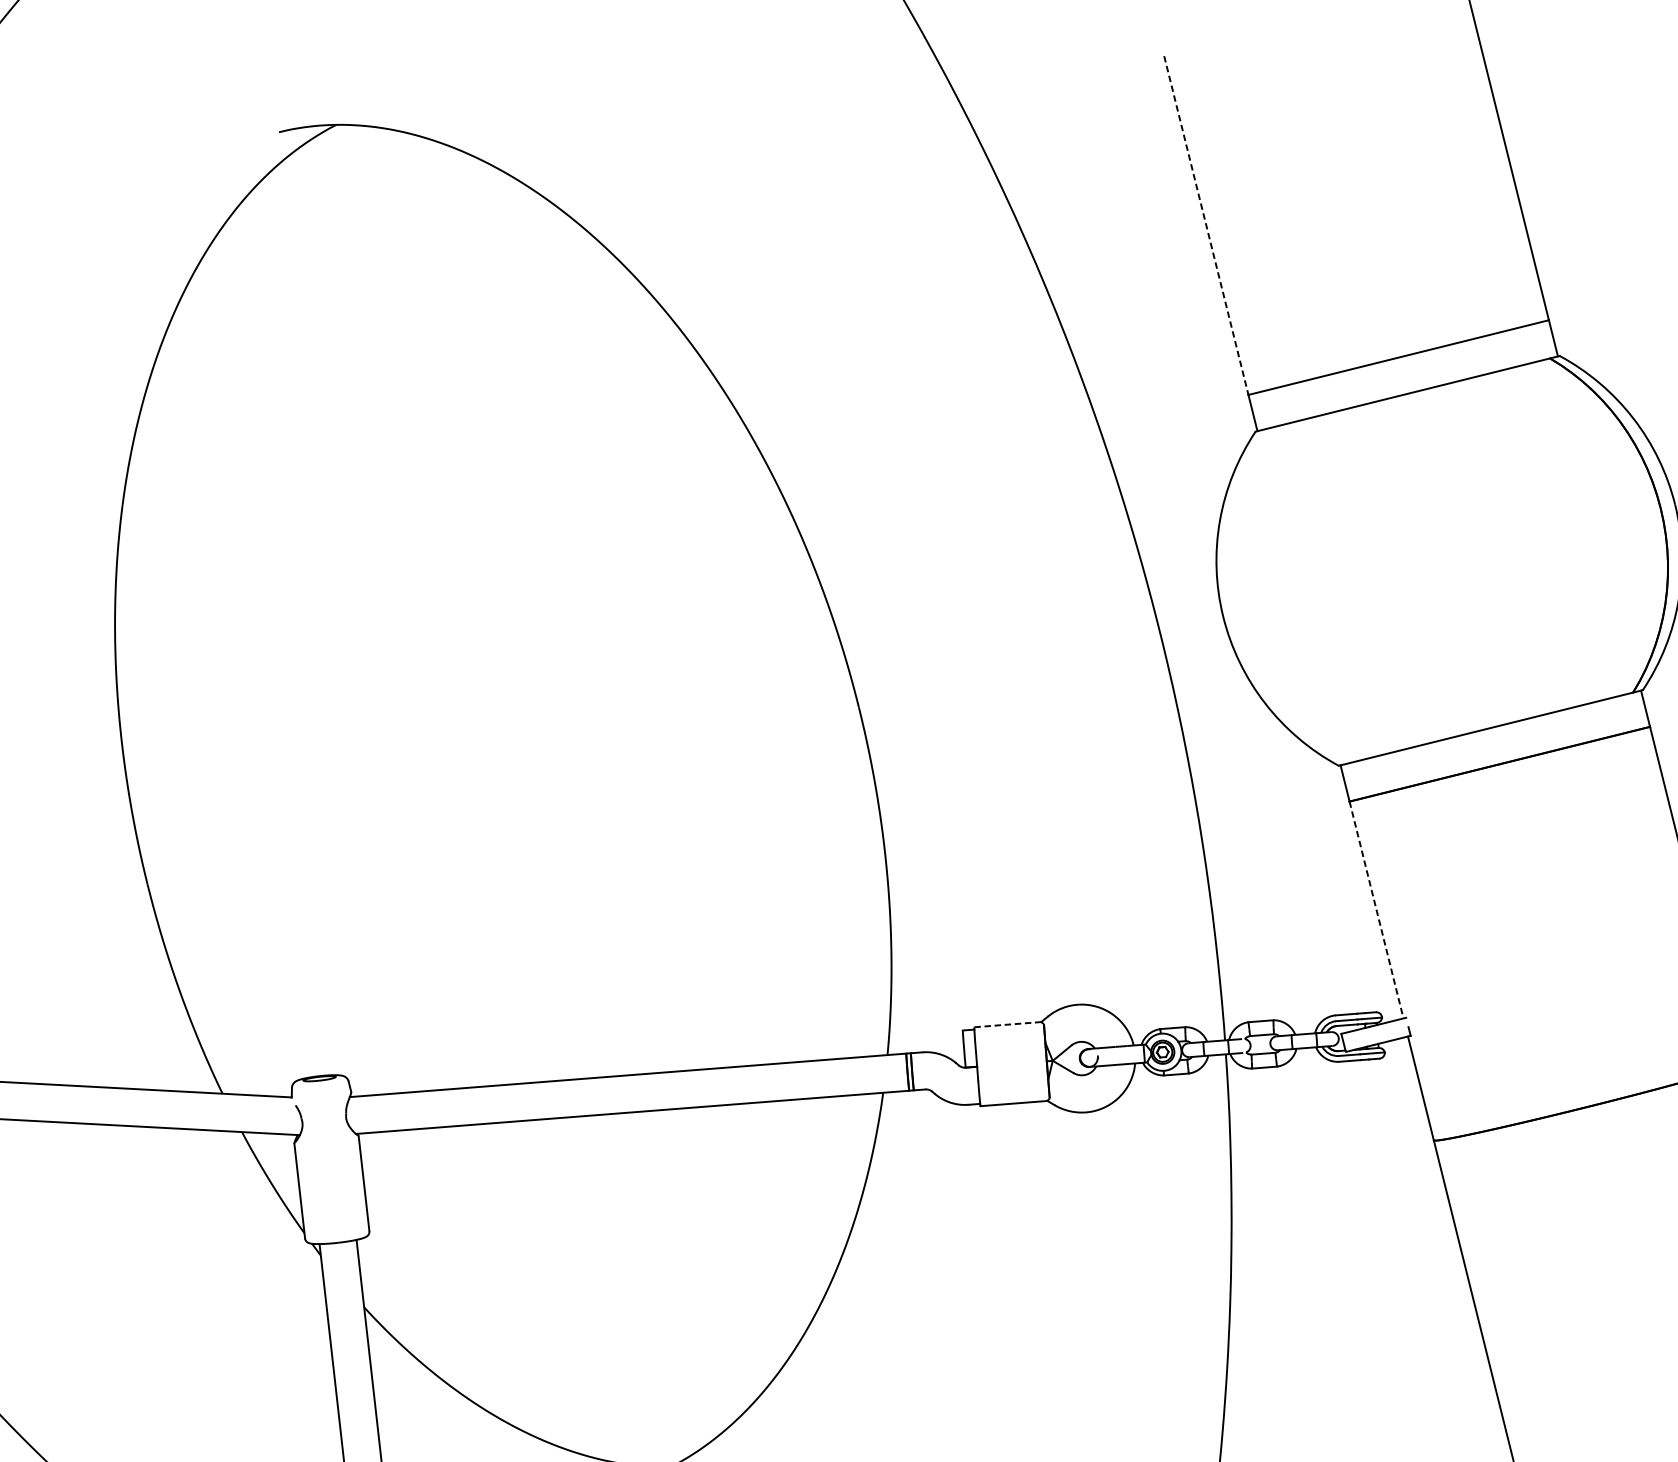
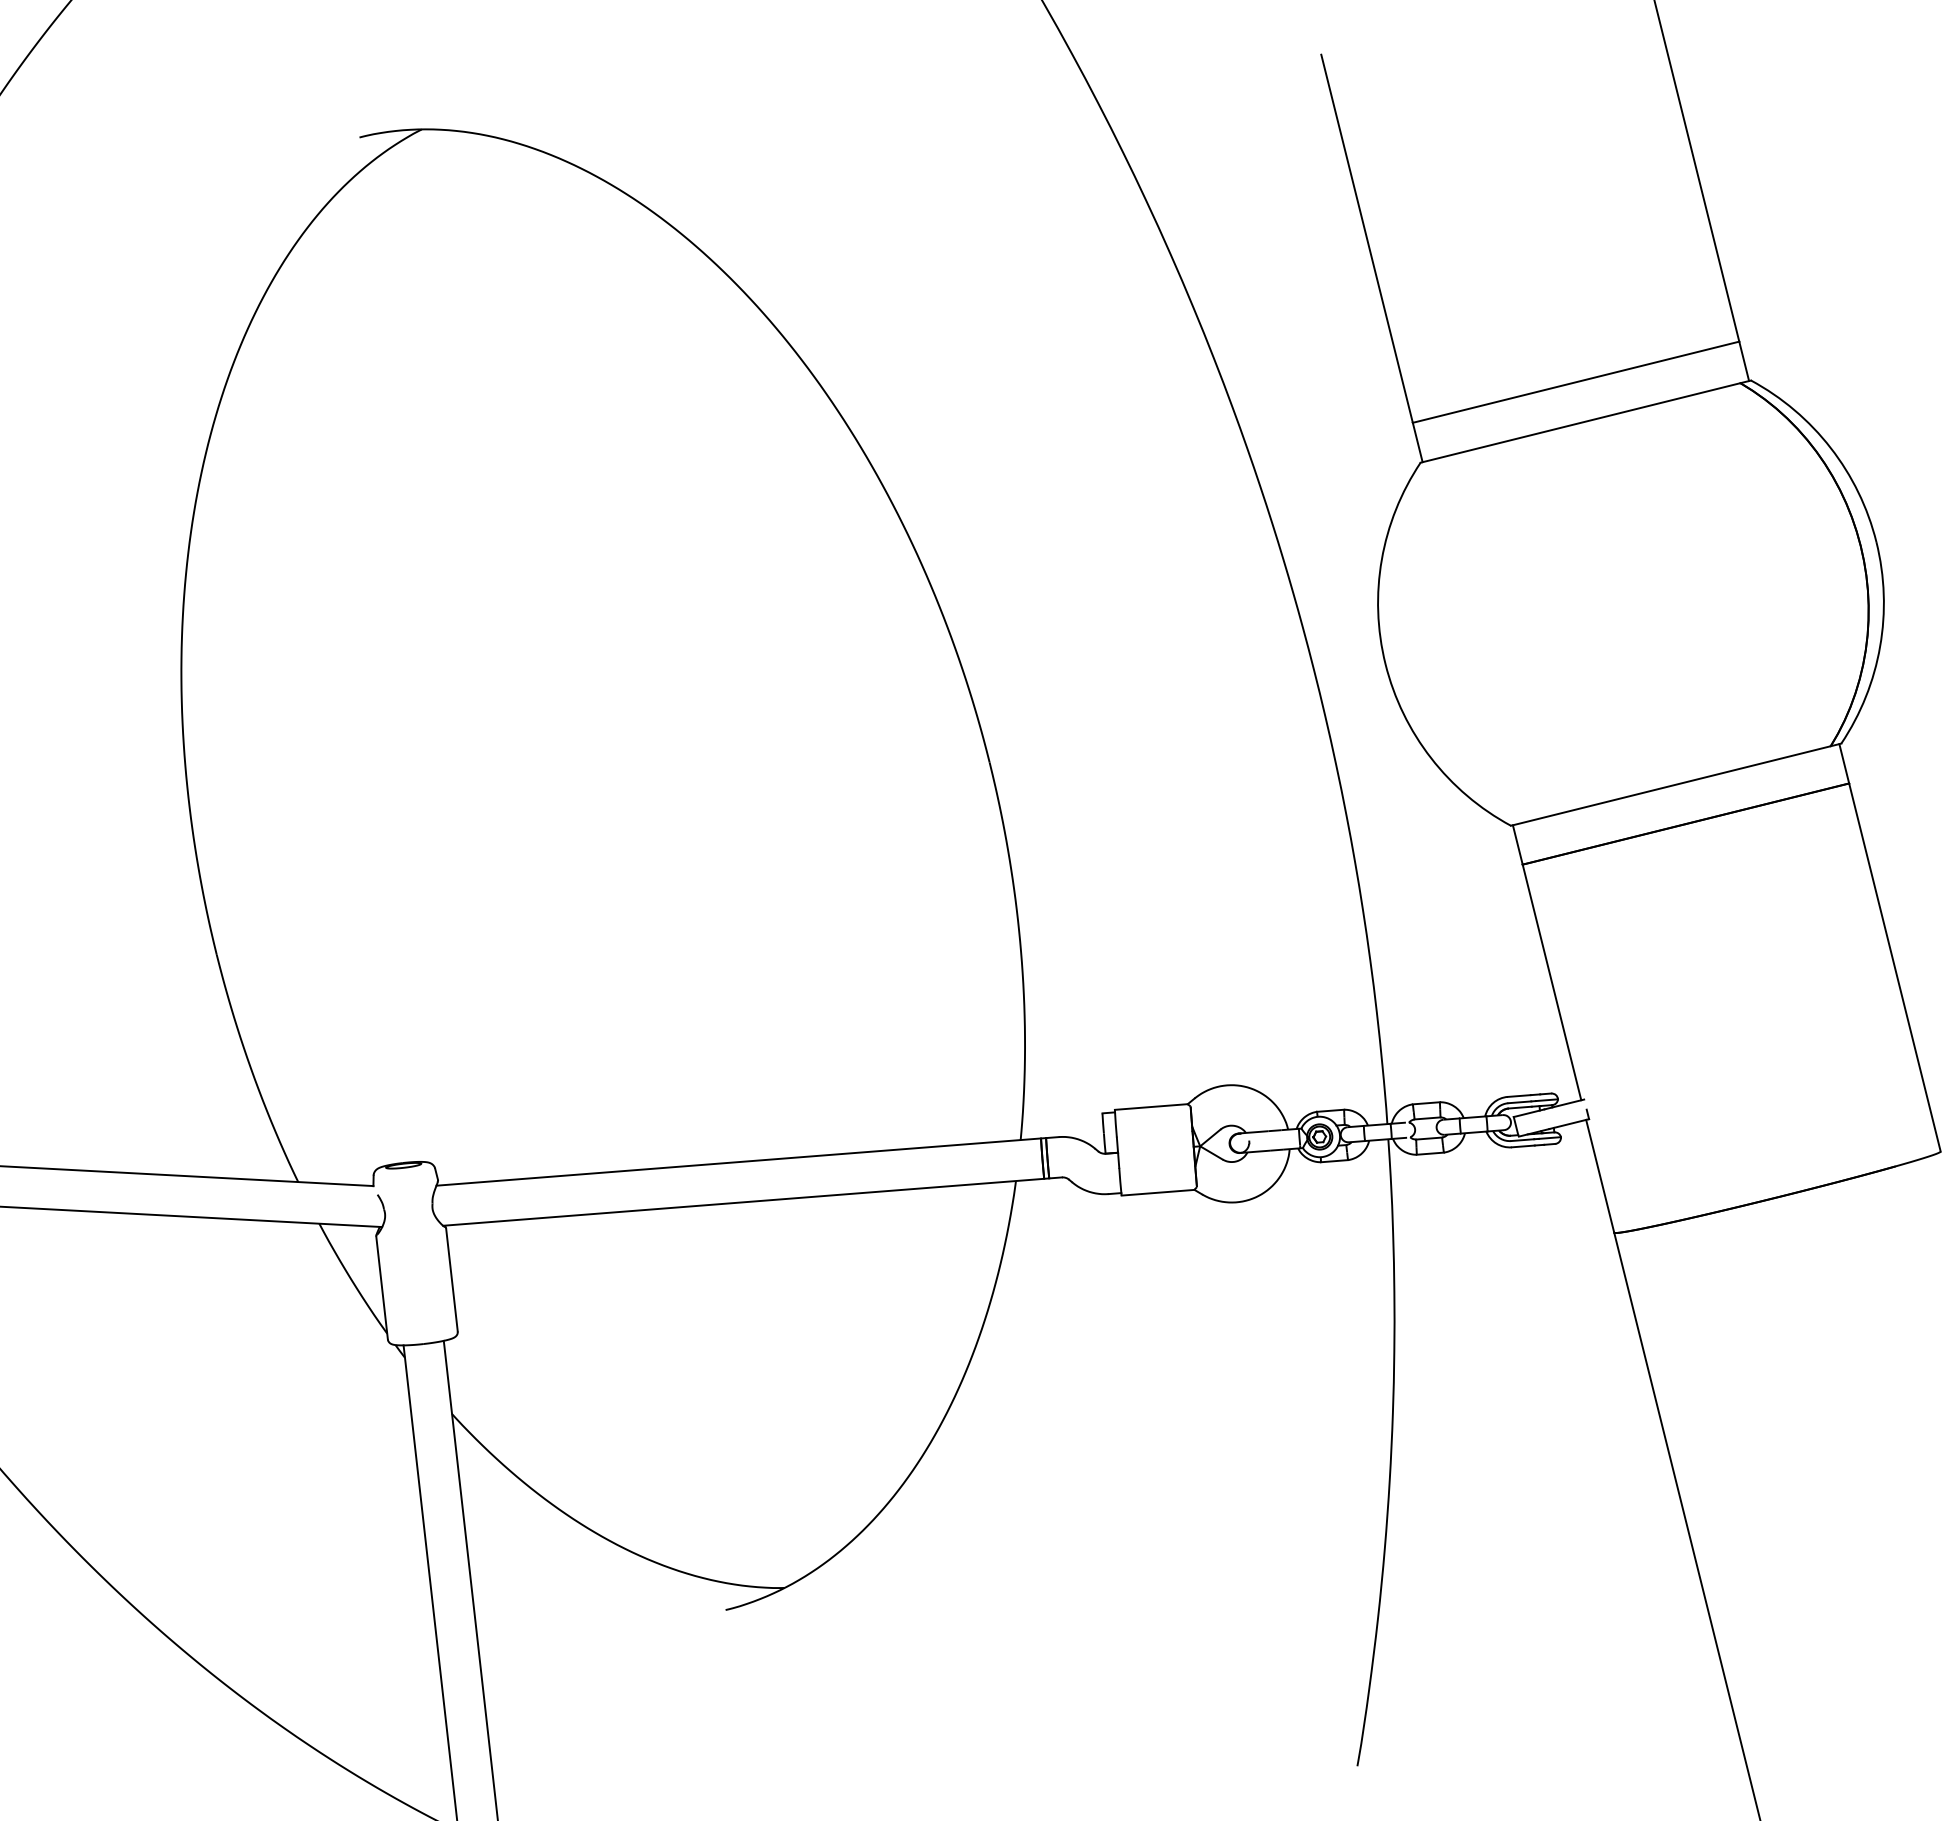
line: (1206, 225) -> (1367, 238), dashed -> solid
line: (1377, 910) -> (1552, 982), dashed -> solid
line: (1007, 1025) -> (1151, 1107), dashed -> solid

